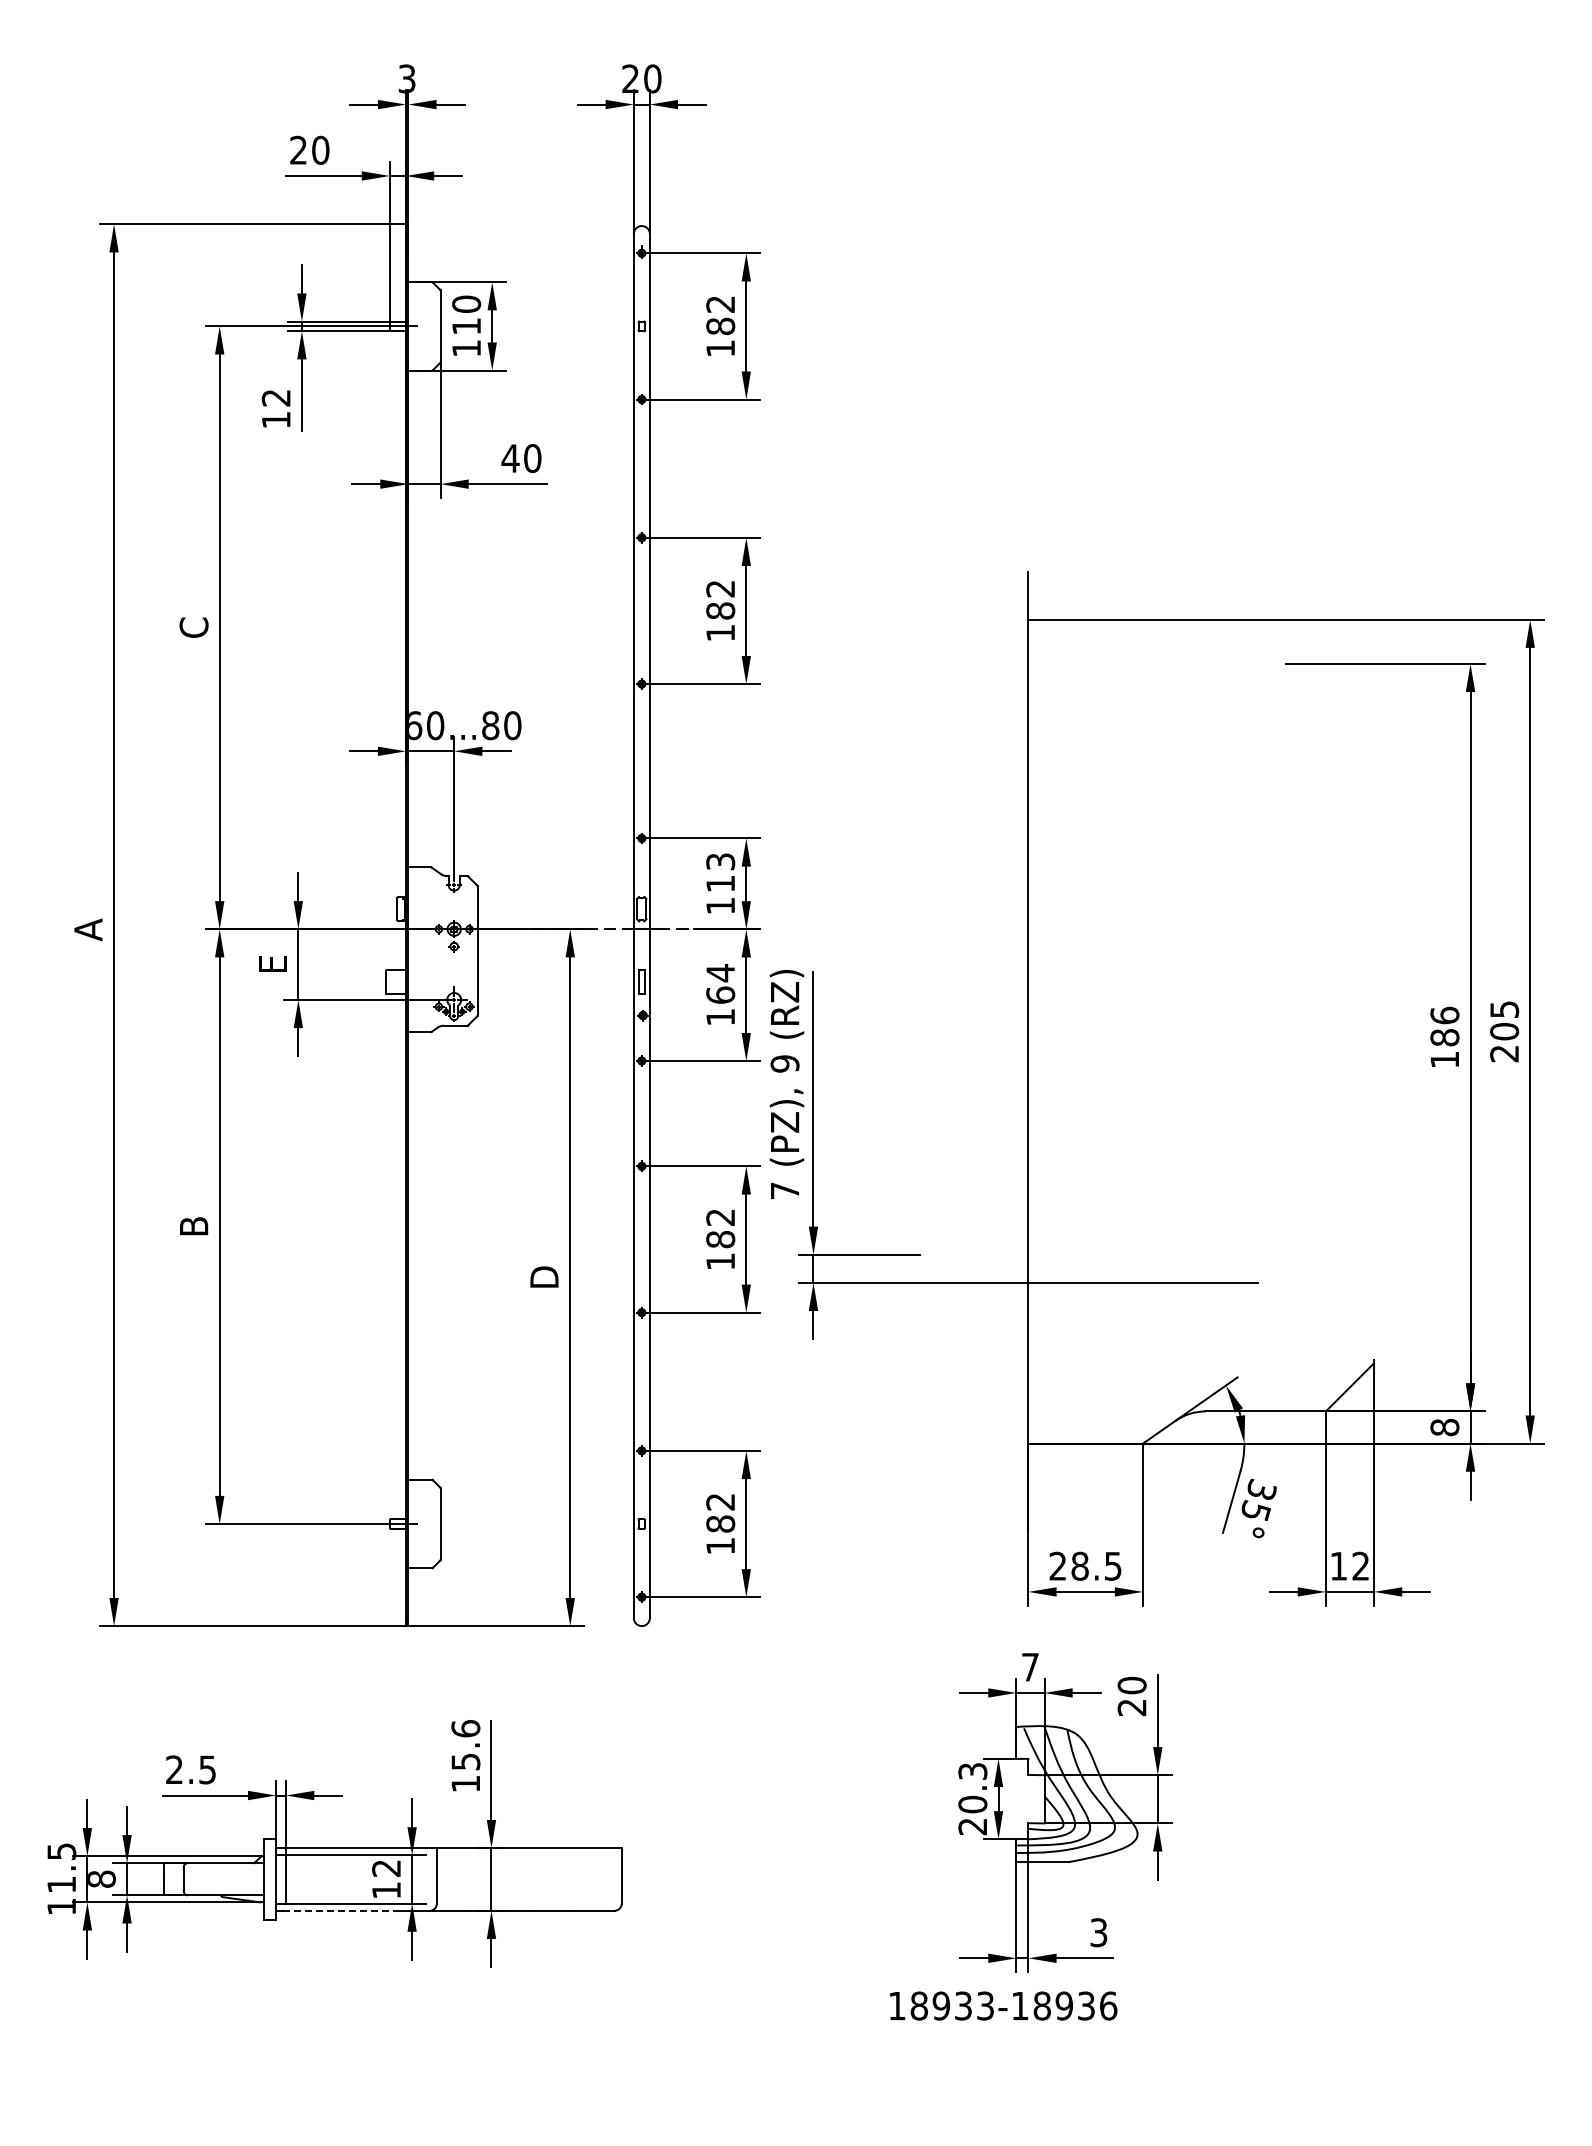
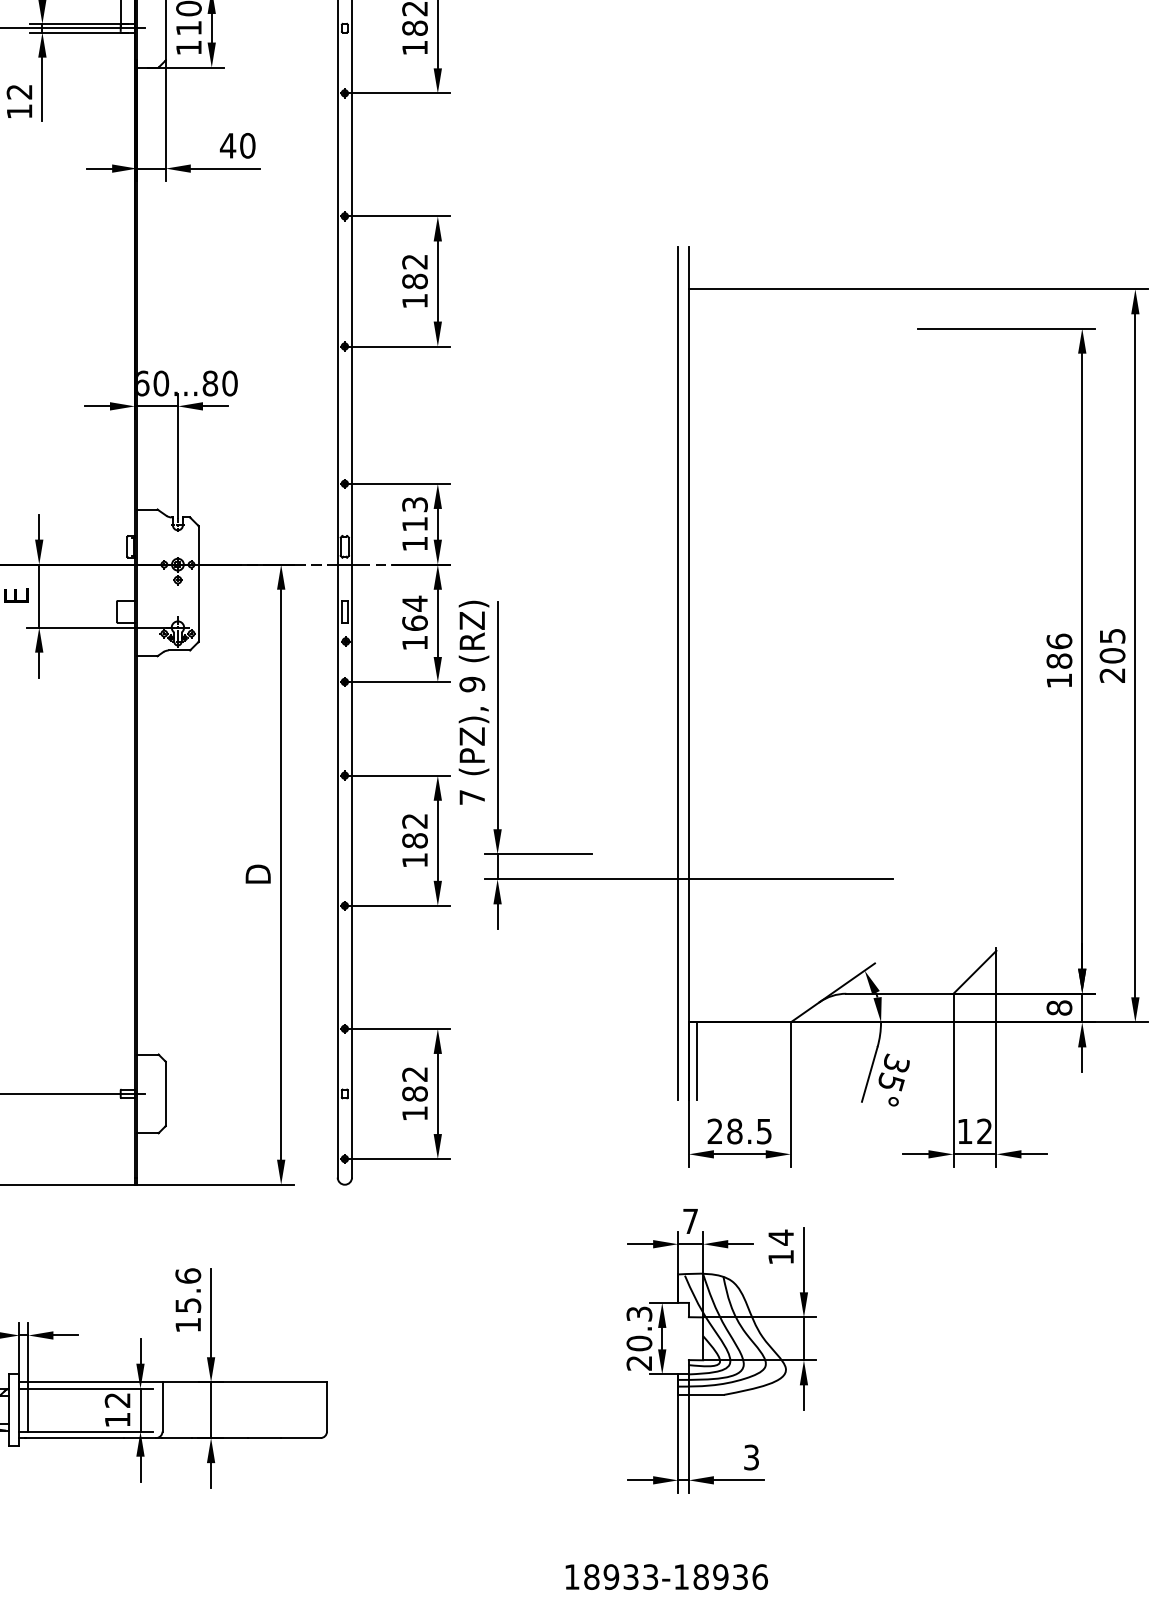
line: (1016, 1051) -> (678, 673), added
line: (1037, 1487) -> (696, 1061), added
text: (1131, 1696) -> (780, 1247), 20 -> 14
line: (339, 1910) -> (75, 1437), dashed -> solid
text: (1003, 2005) -> (666, 1576), moved

